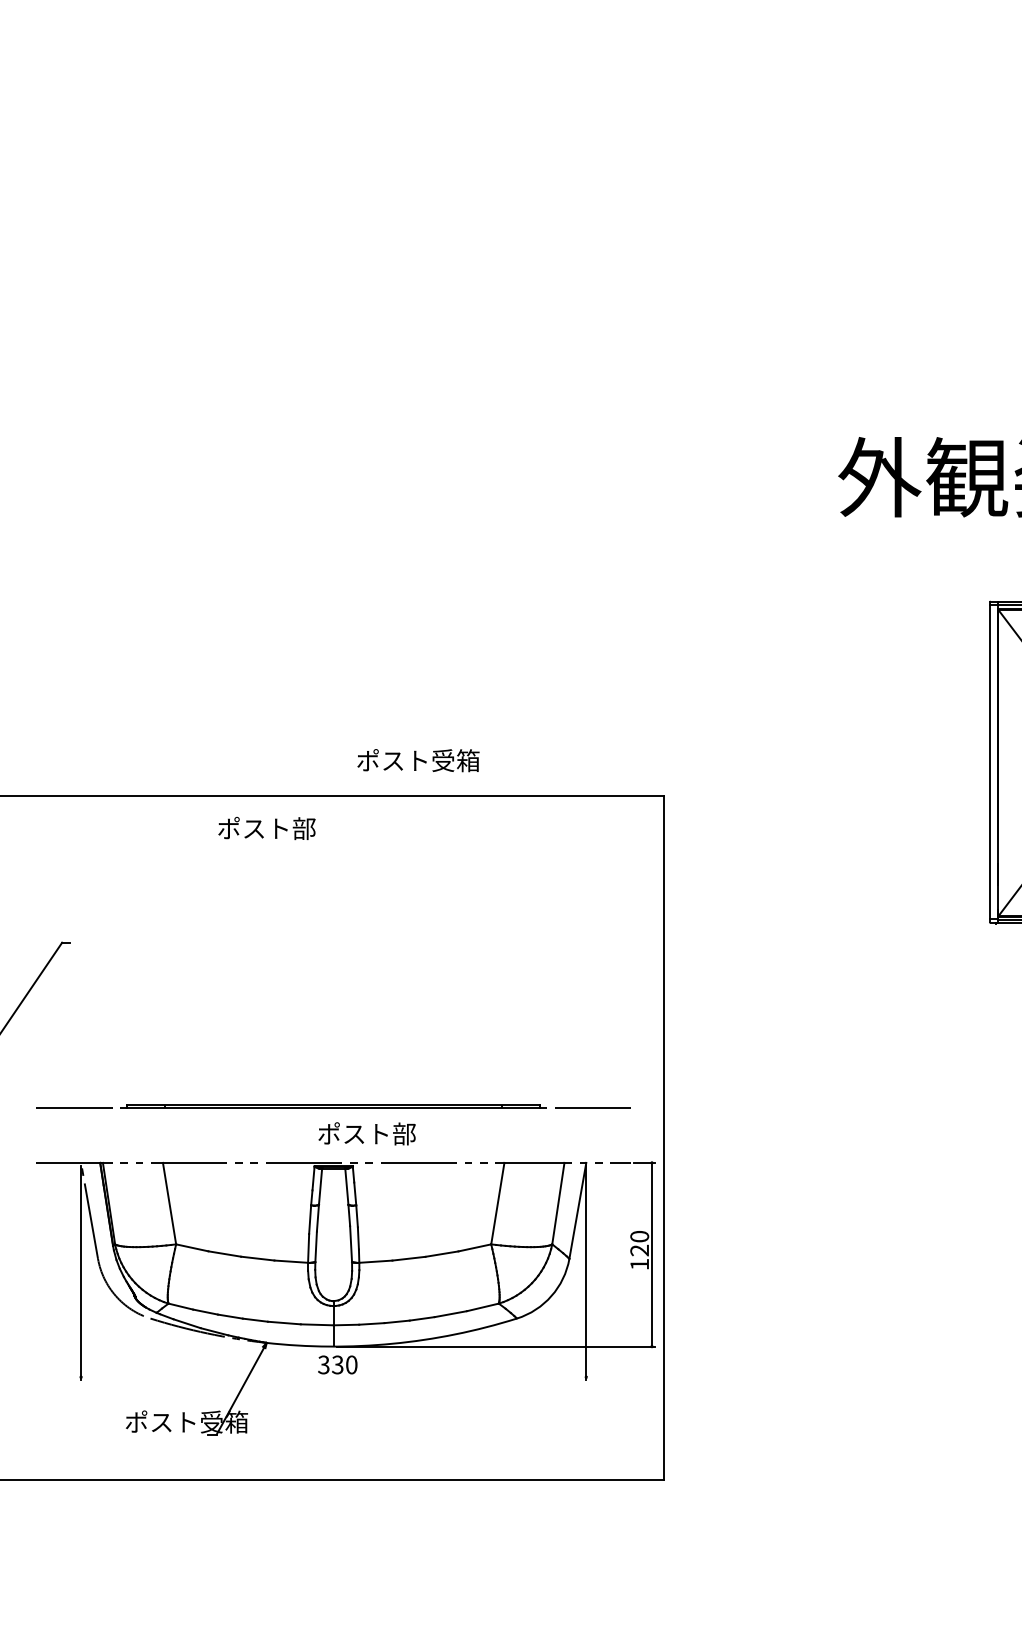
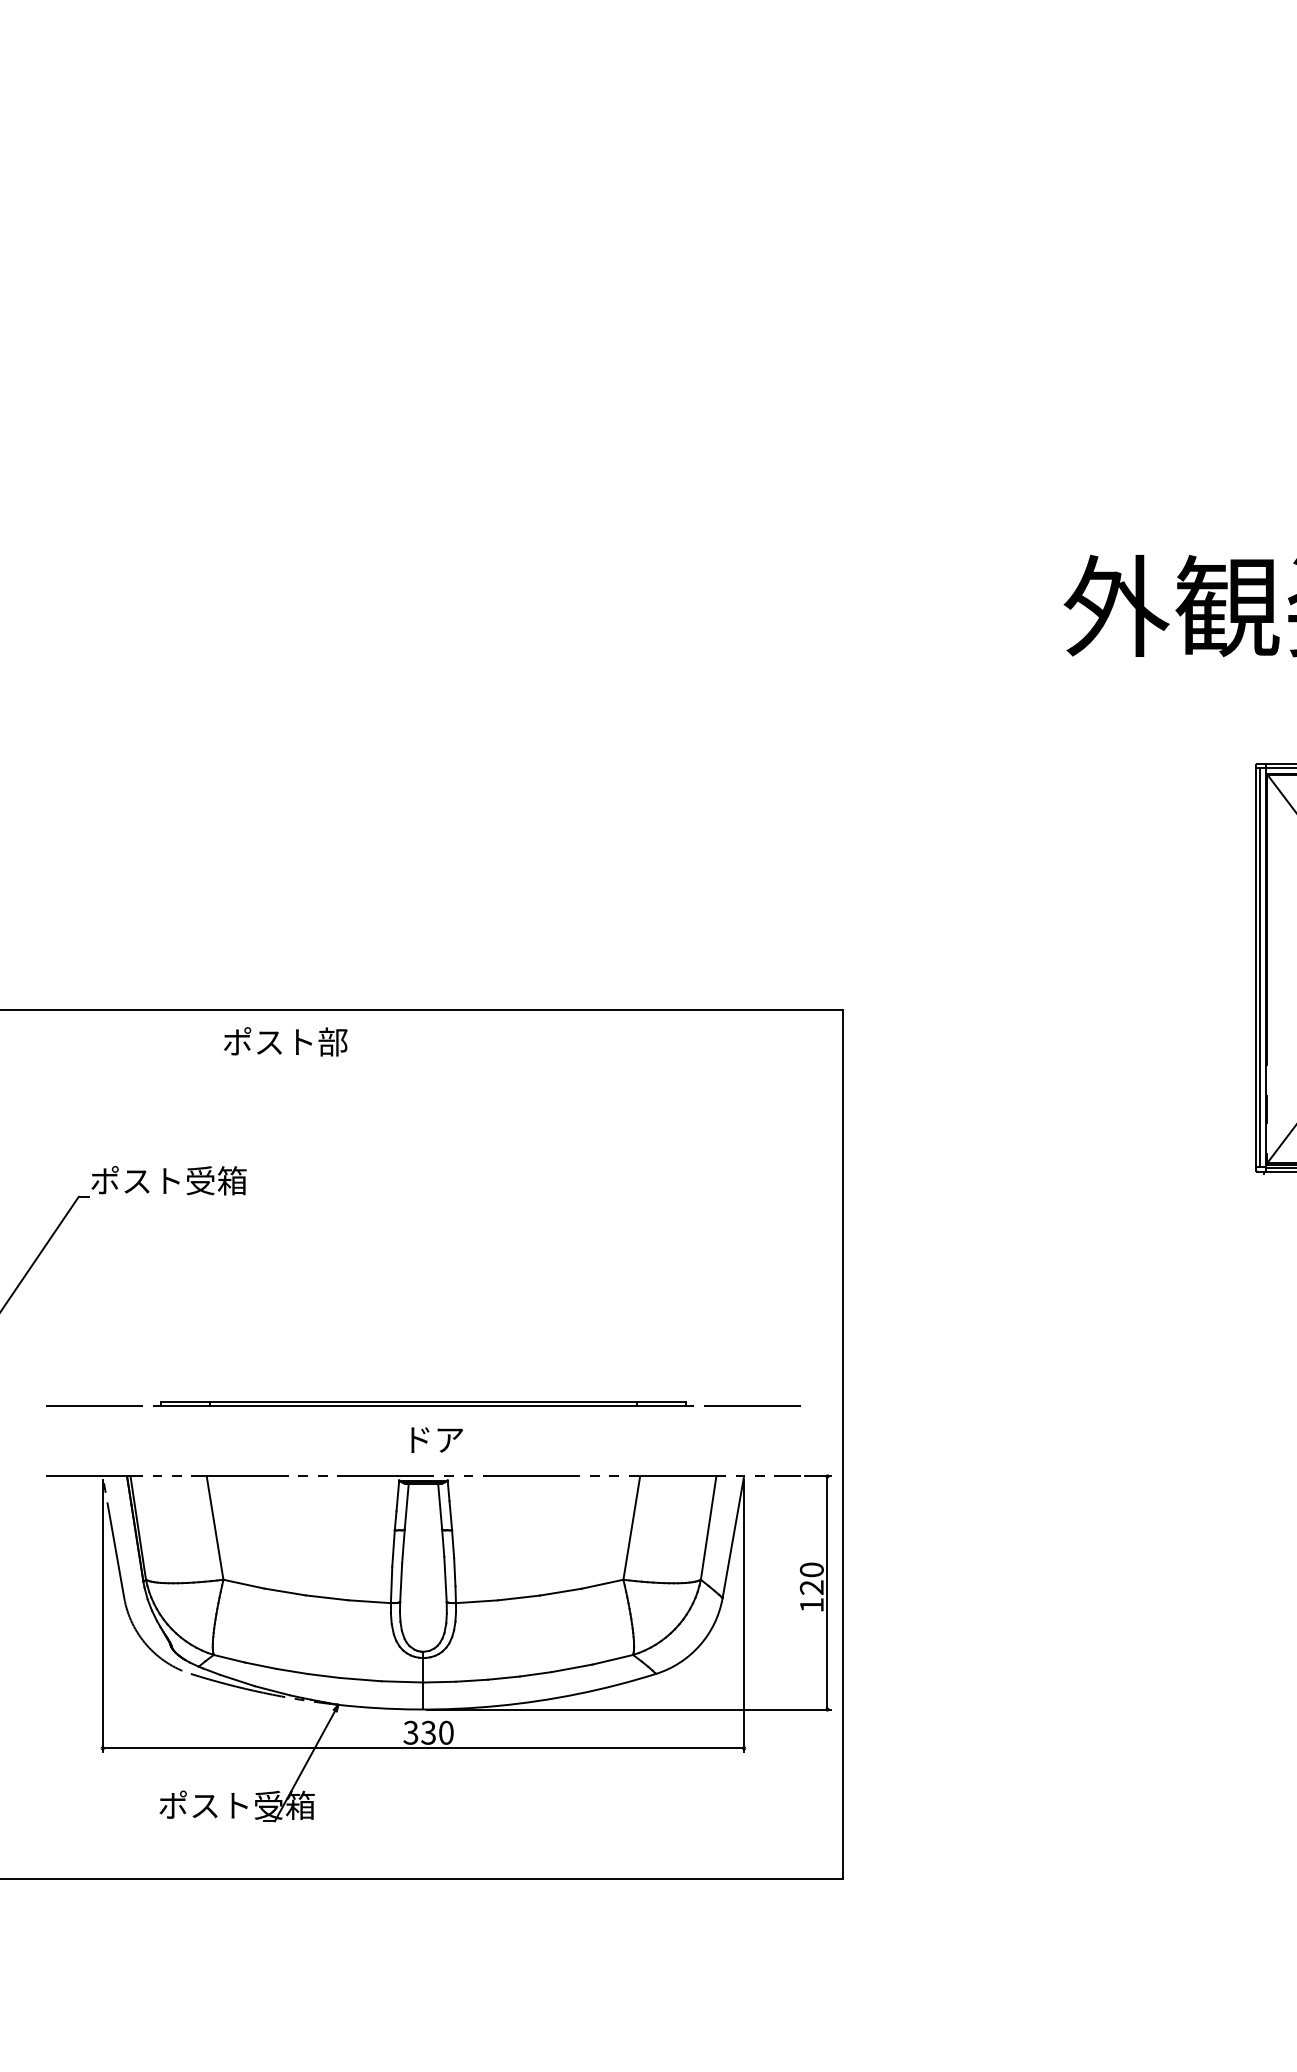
text: (418, 760) -> (168, 1180), moved
line: (993, 762) -> (1260, 967), added
text: (266, 828) -> (285, 1041), moved
text: (366, 1133) -> (465, 1439), ポスト部 -> ドア
line: (333, 1377) -> (423, 1748), added

